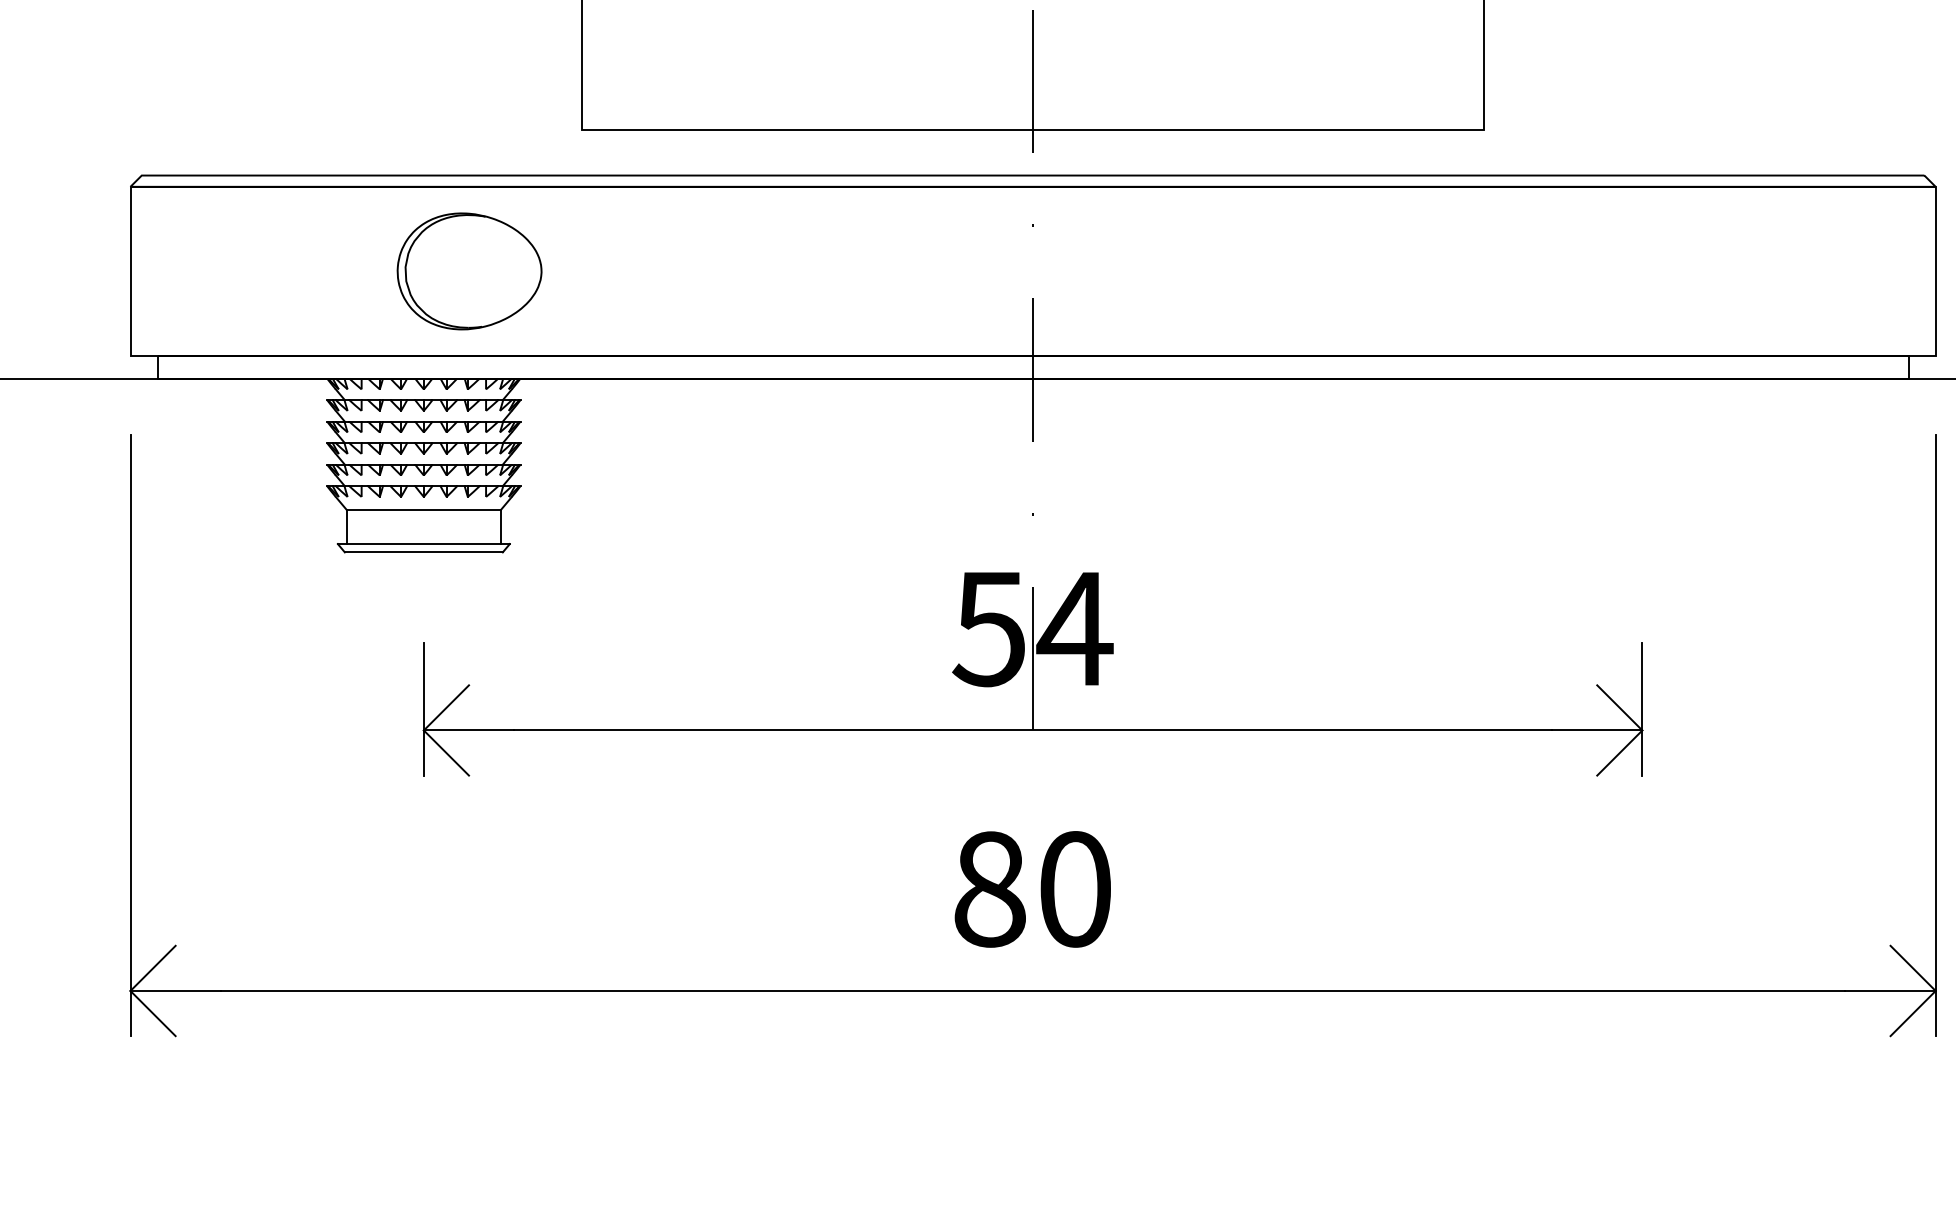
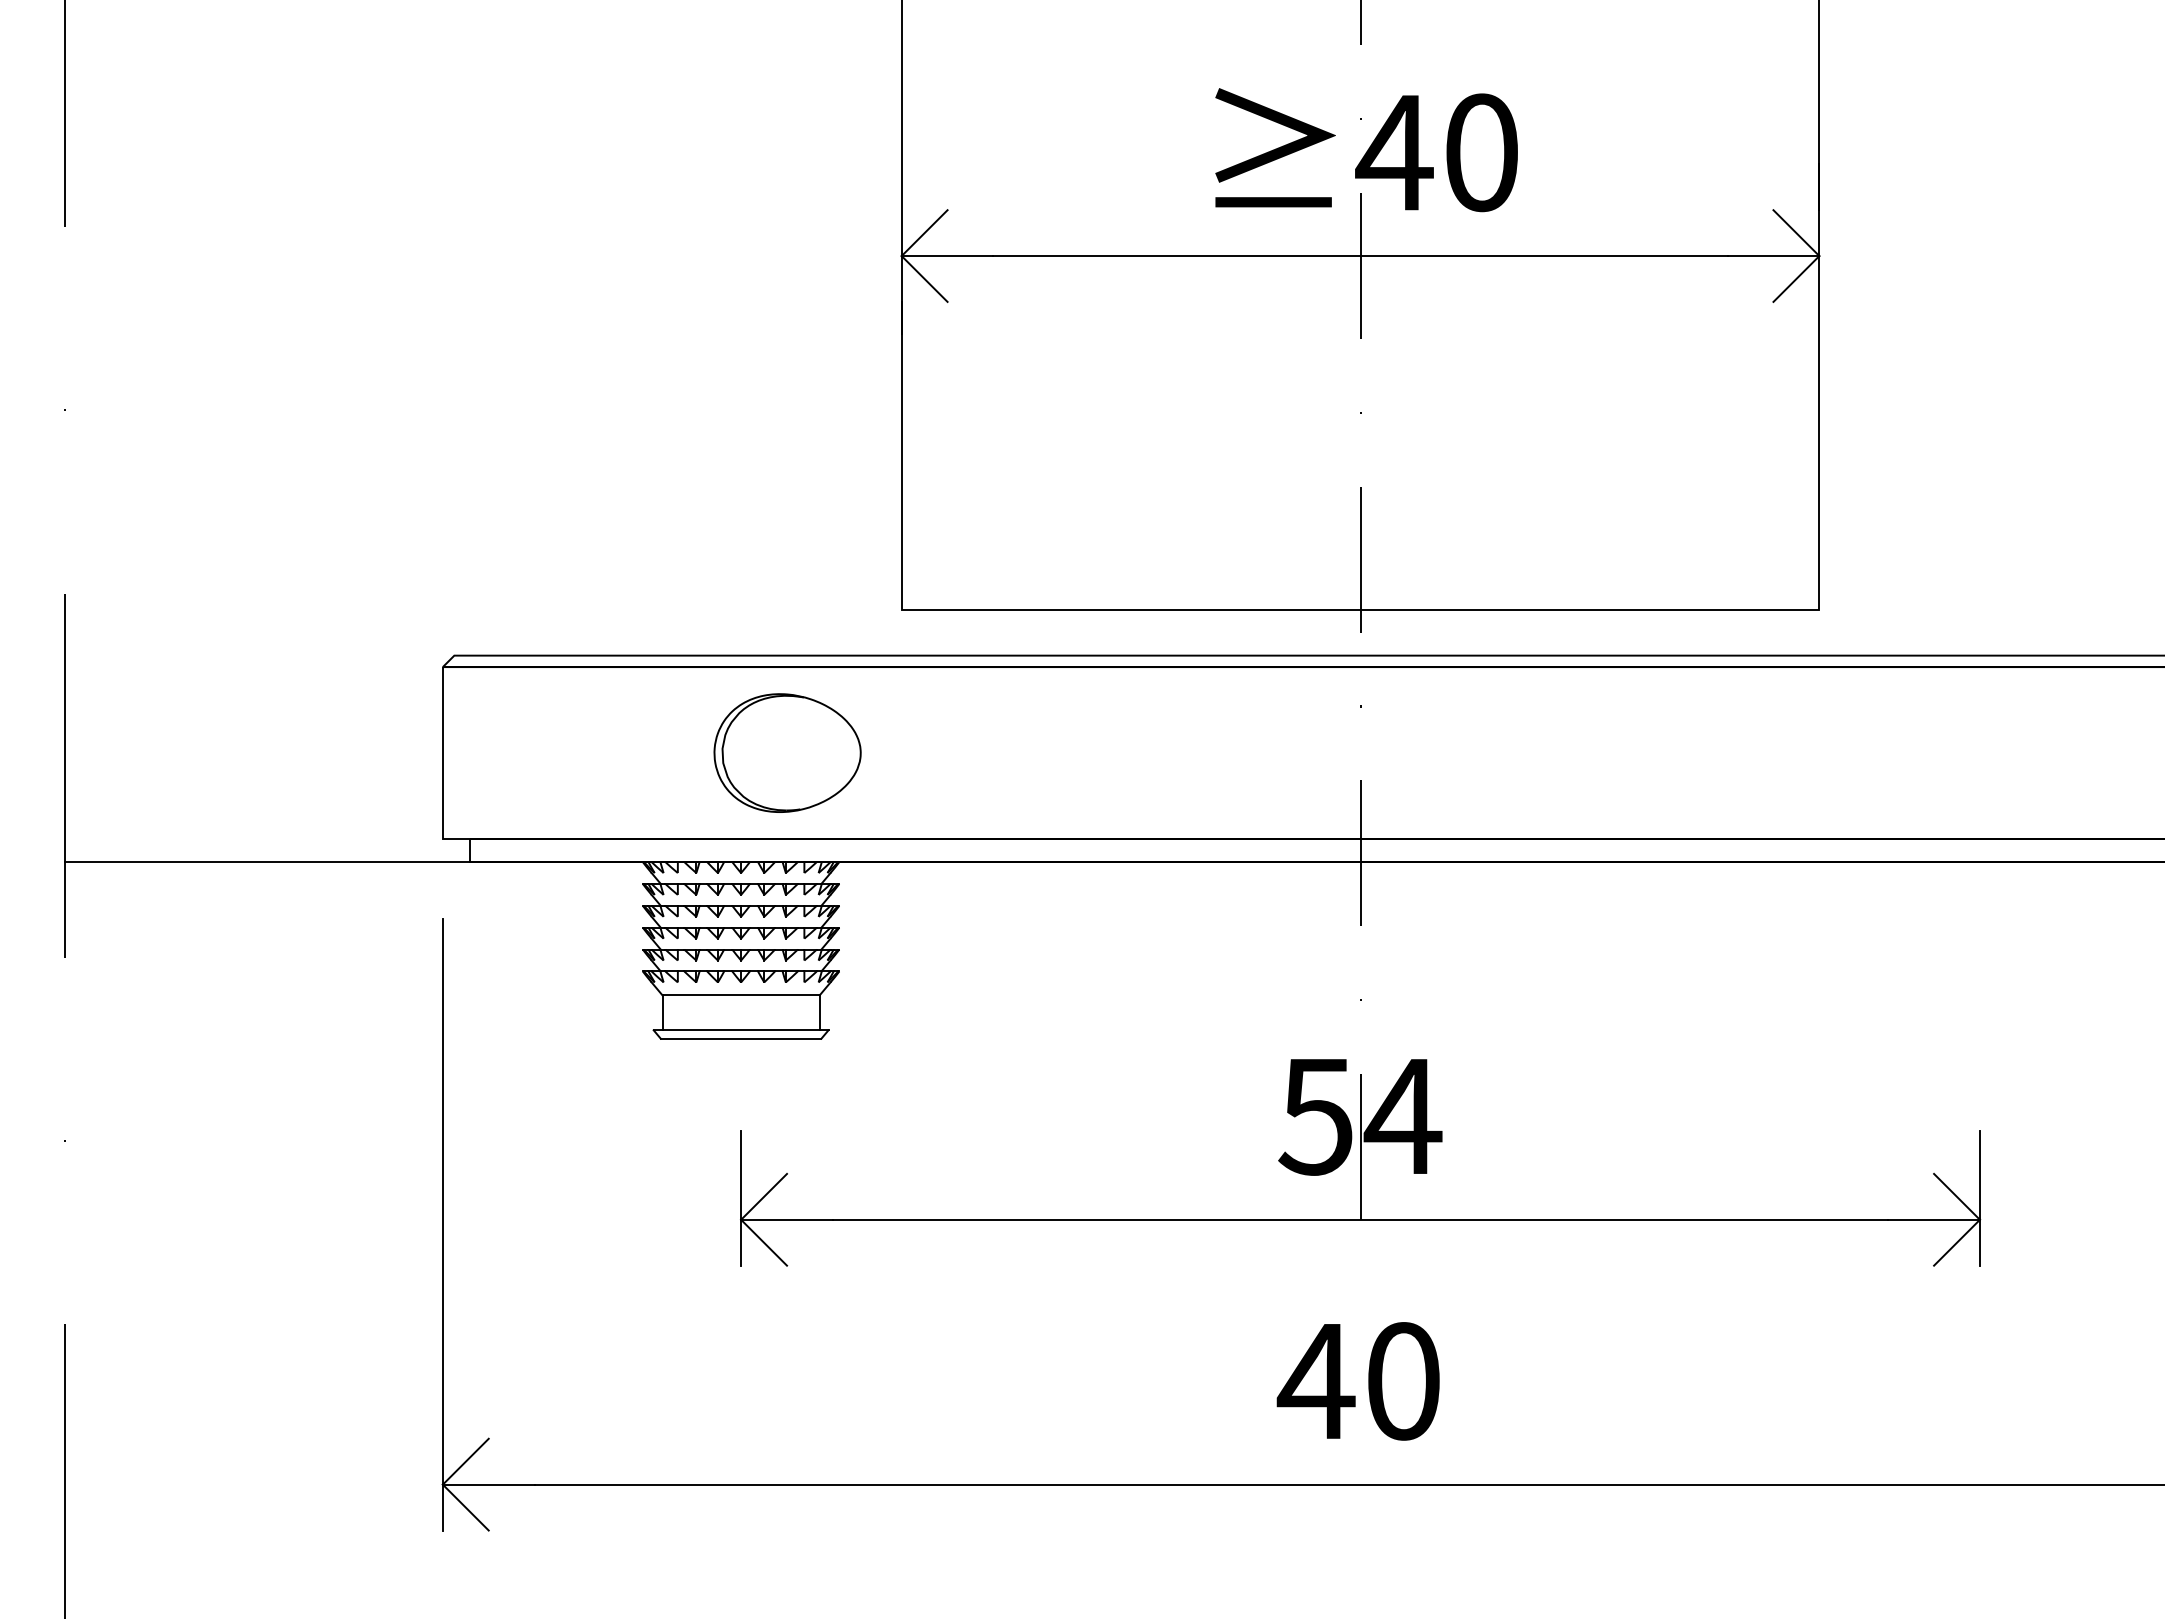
text: (988, 889) -> (1315, 1381), 80 -> 40

